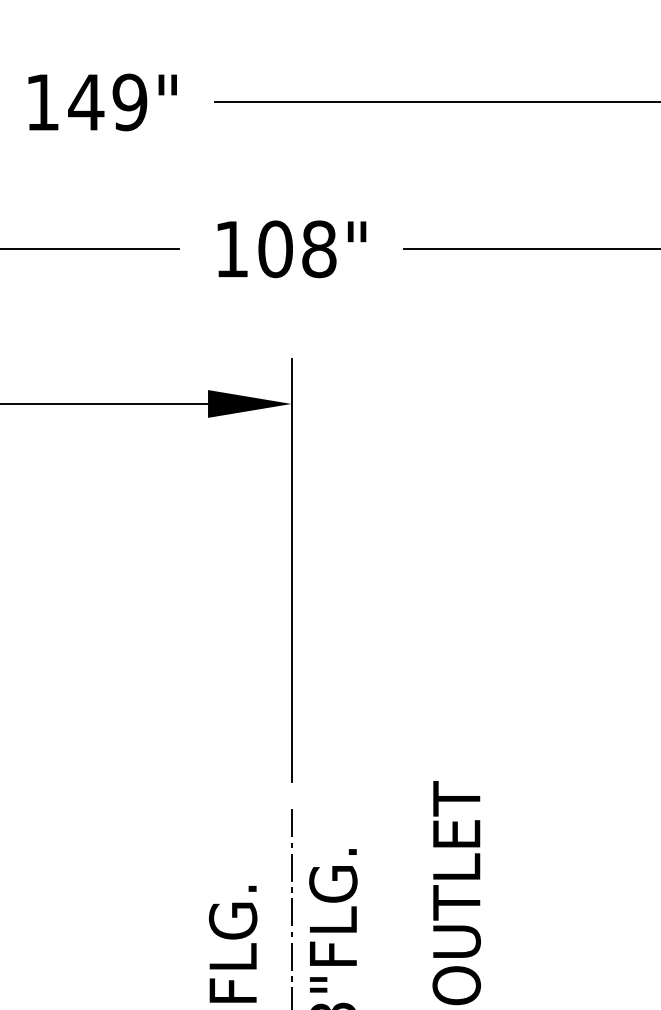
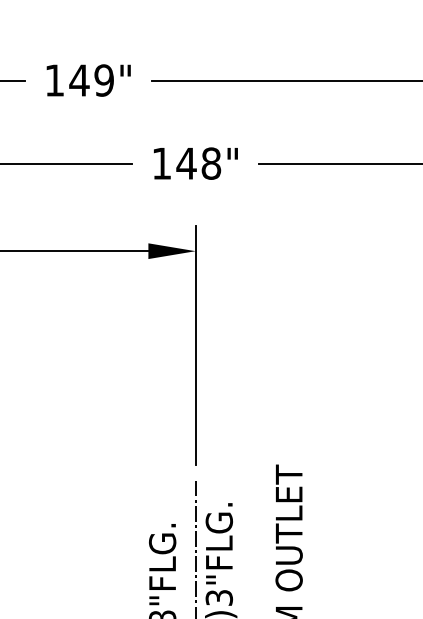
text: (275, 249) -> (186, 163), 108" -> 148"

